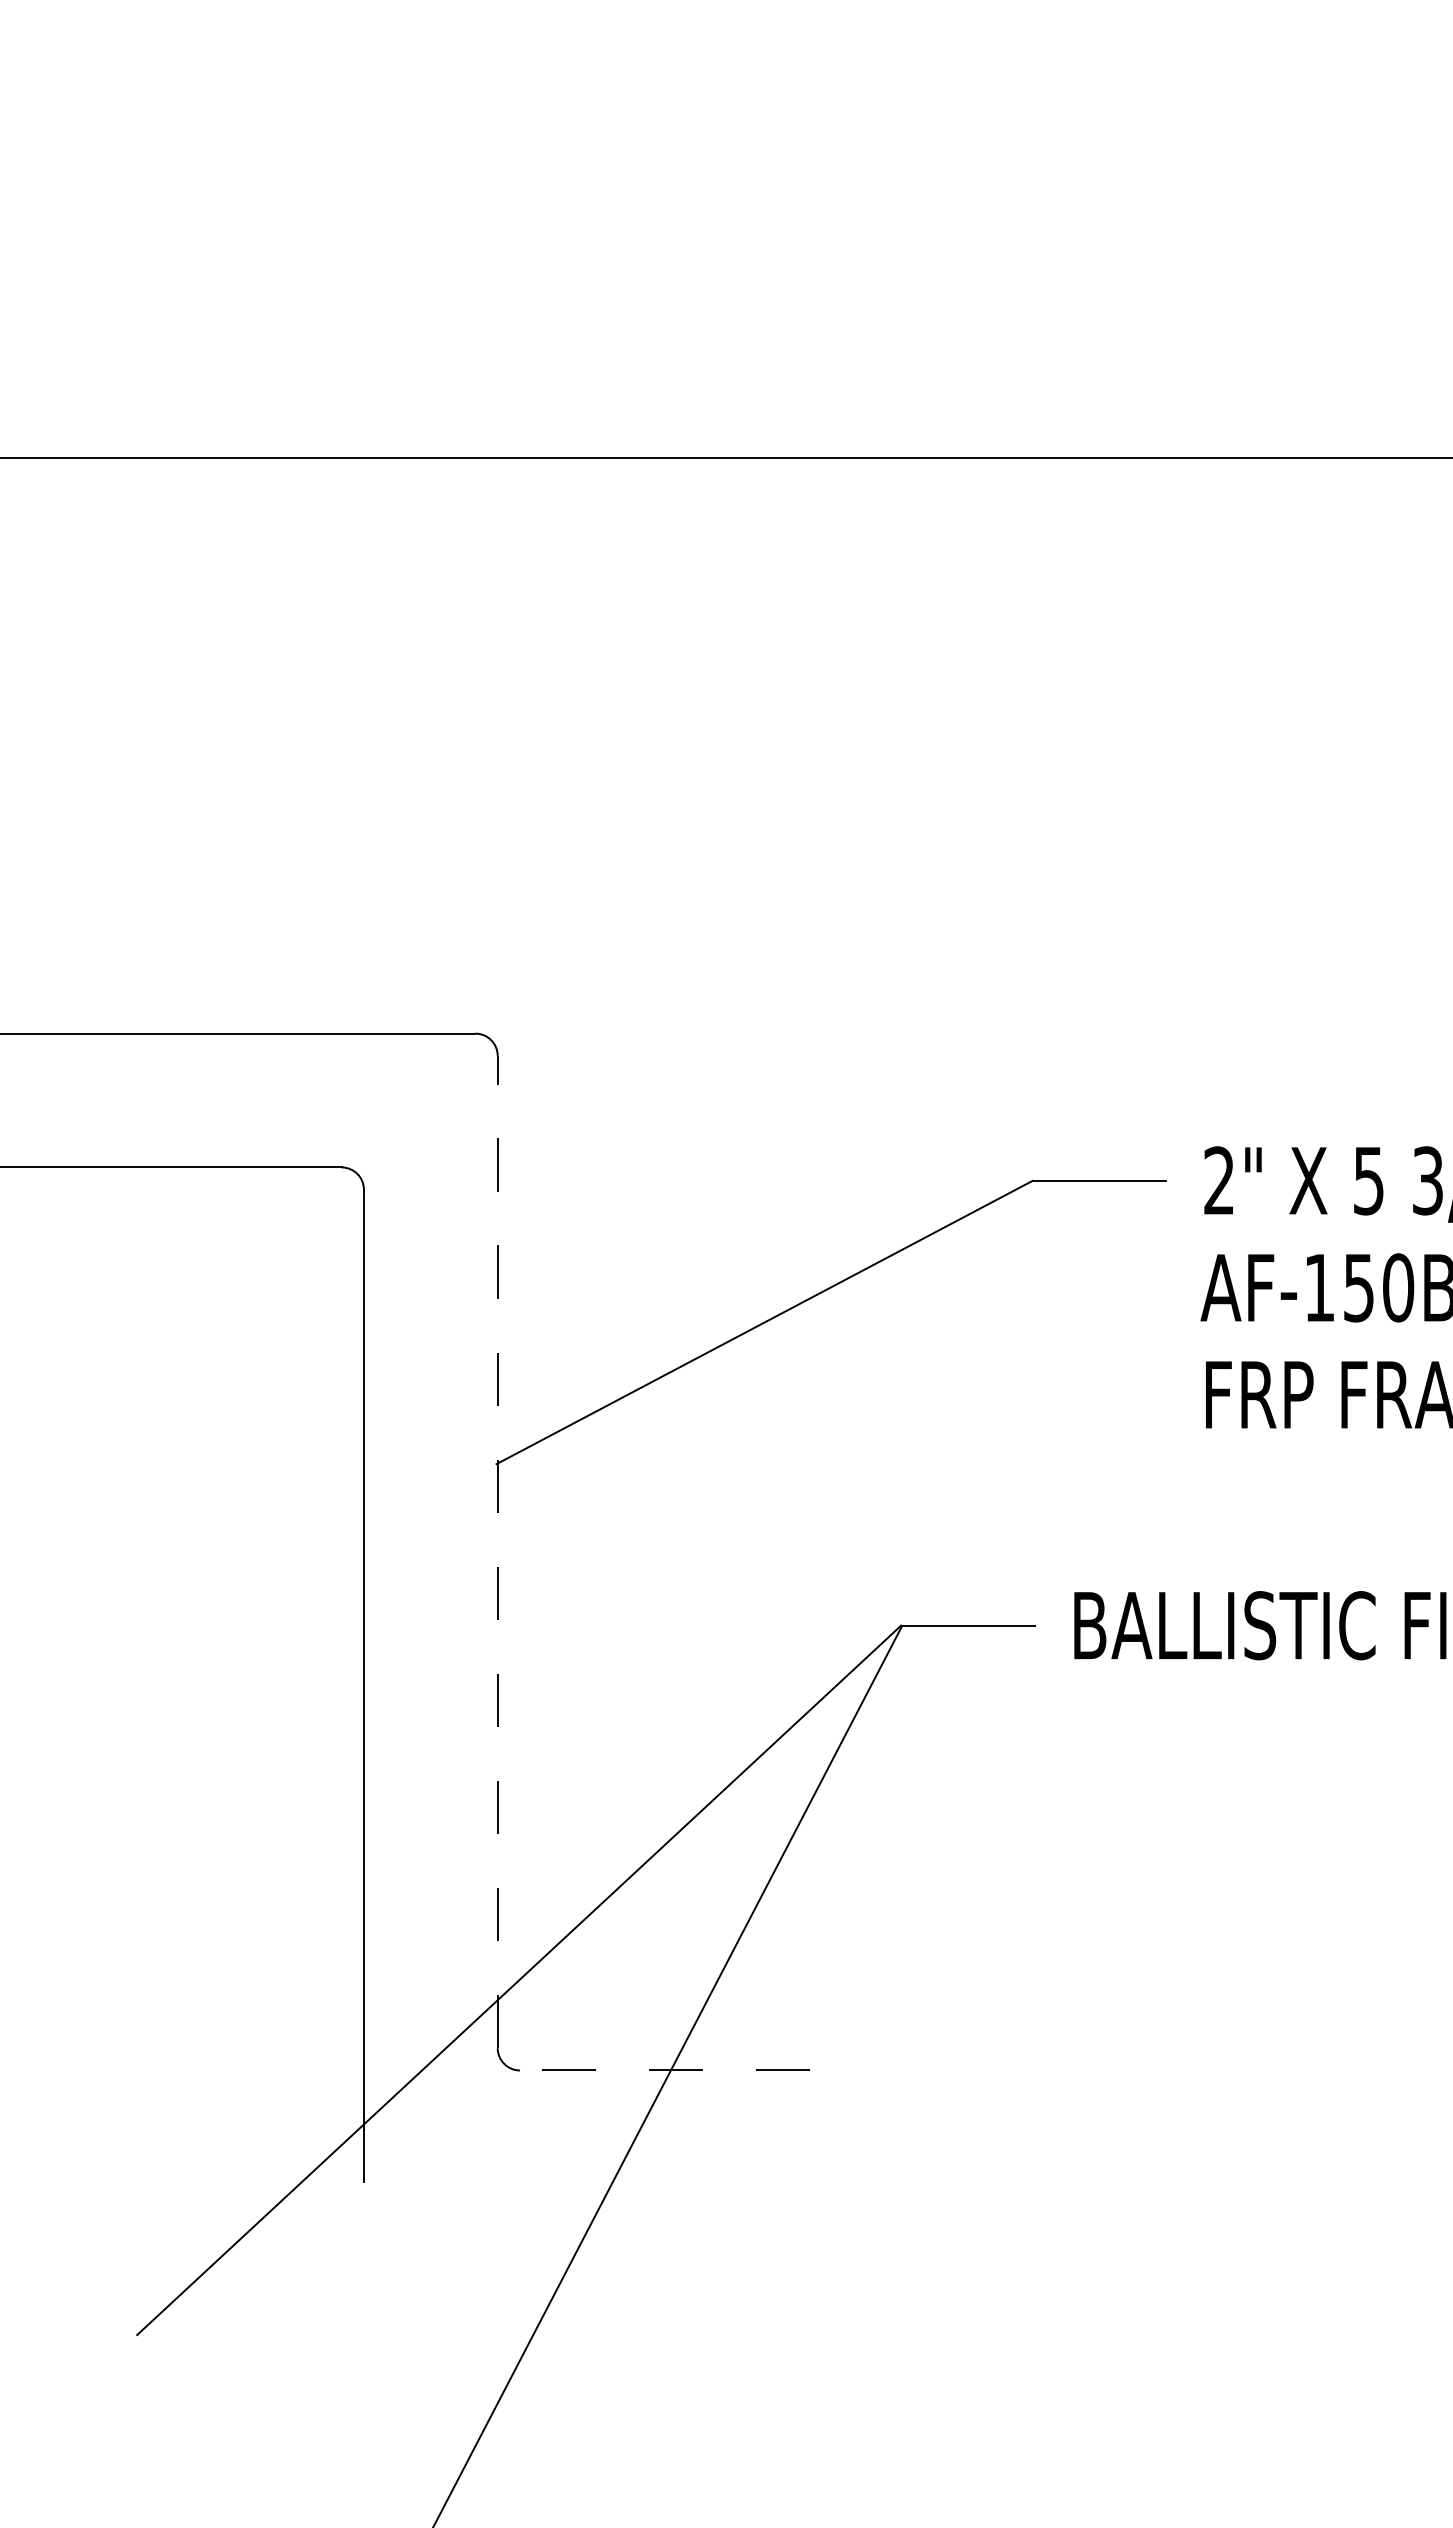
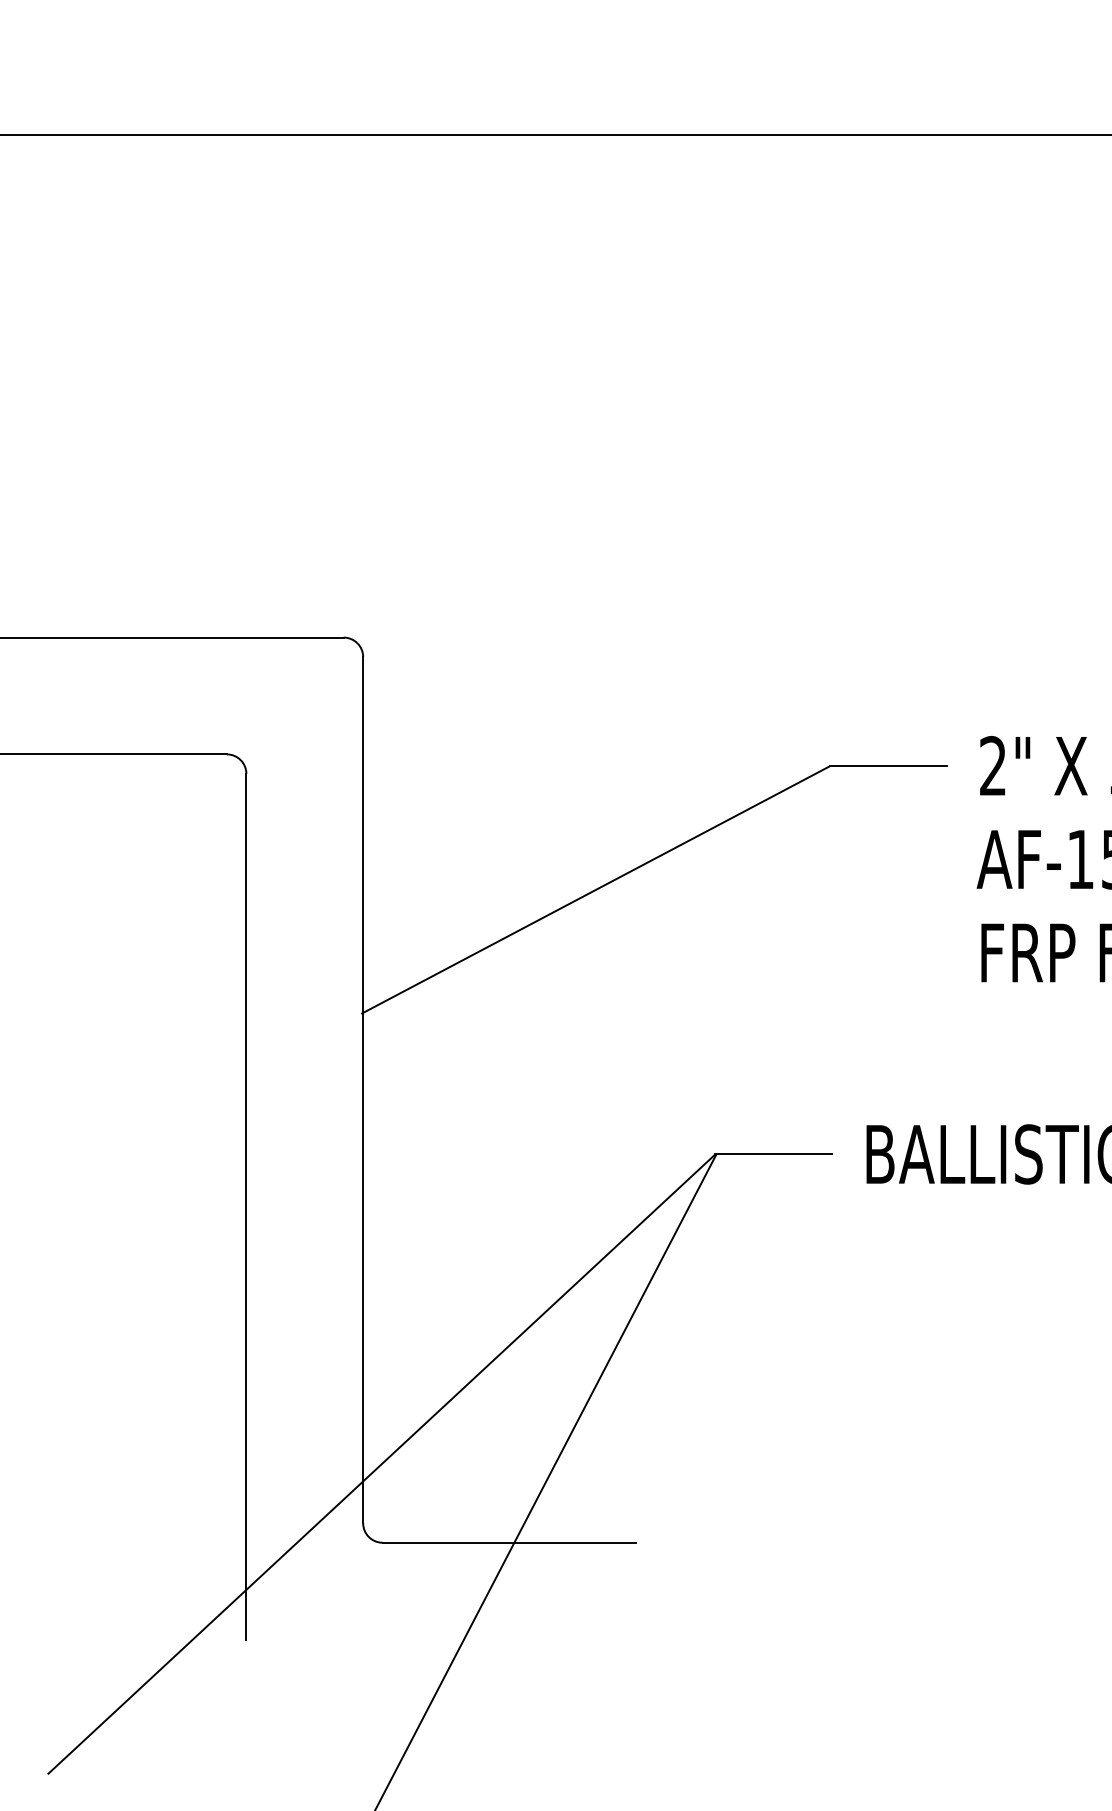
line: (497, 1551) -> (362, 1089), dashed -> solid
line: (664, 2070) -> (508, 1542), dashed -> solid

